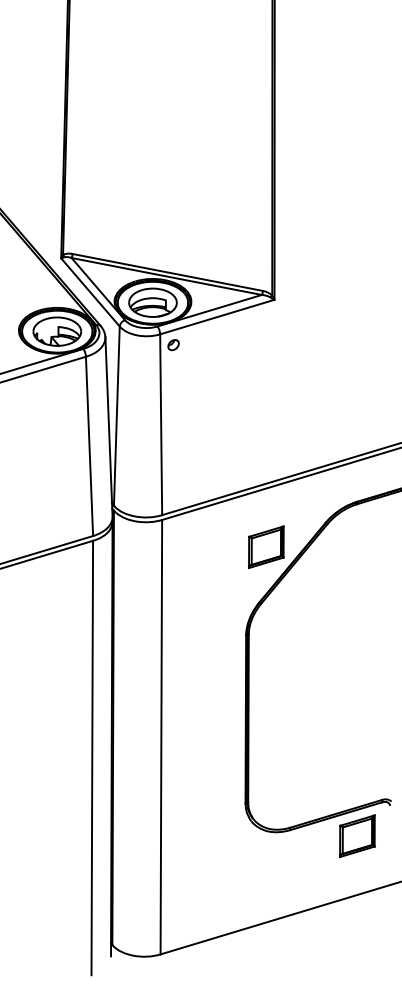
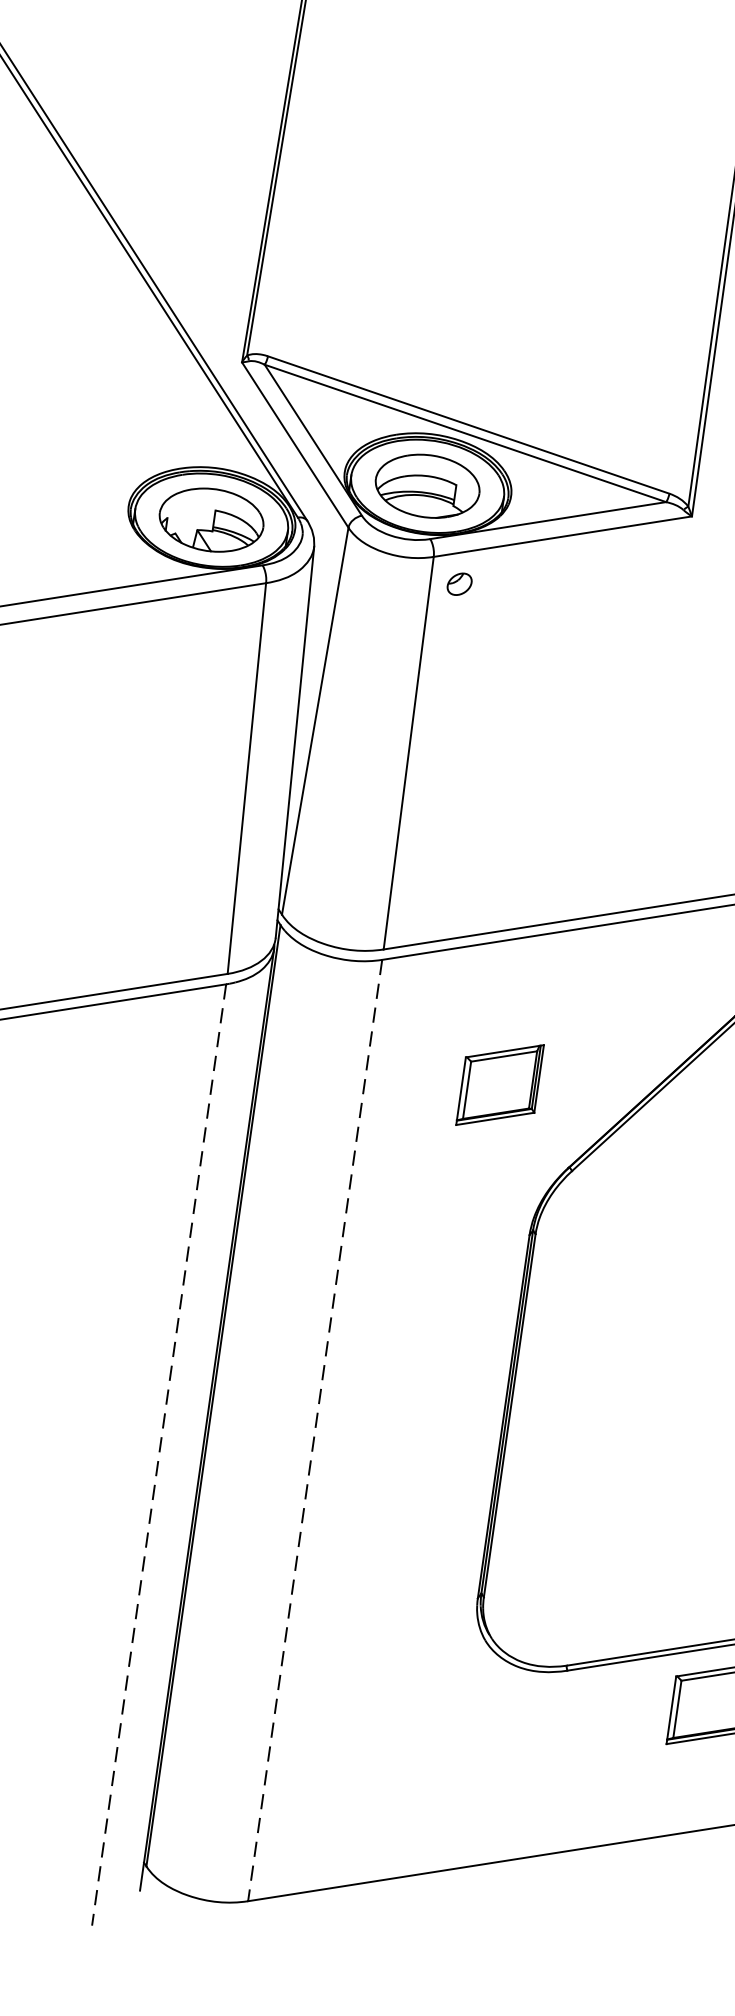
part: (266, 546) -> (500, 1083), moved
line: (161, 737) -> (315, 1431), solid -> dashed
line: (92, 758) -> (159, 1456), solid -> dashed

